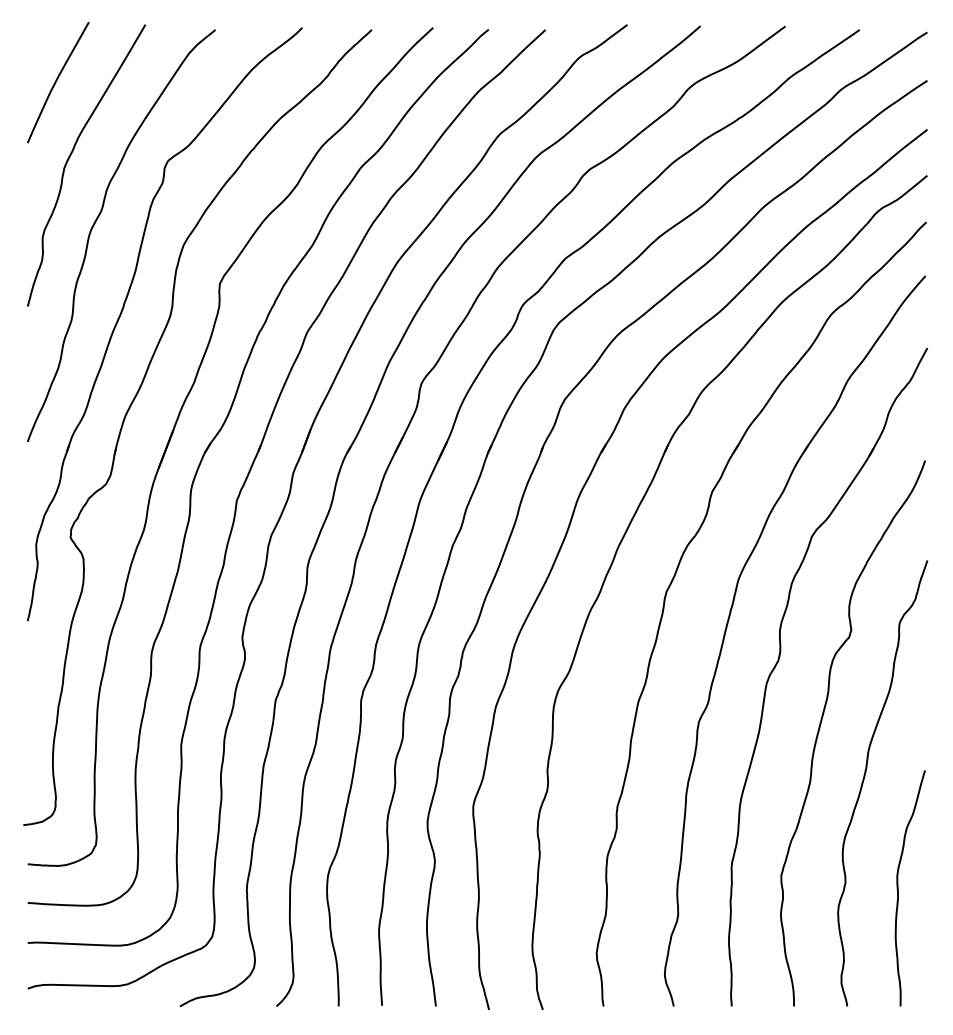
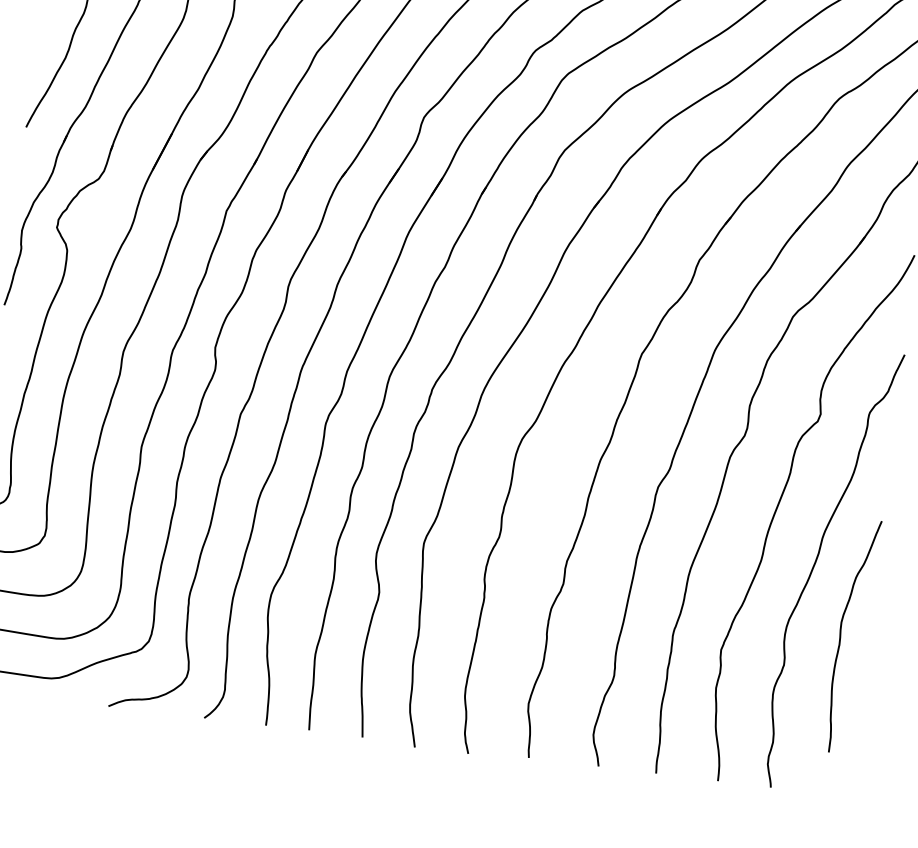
curve: (898, 888) -> (841, 635), moved

